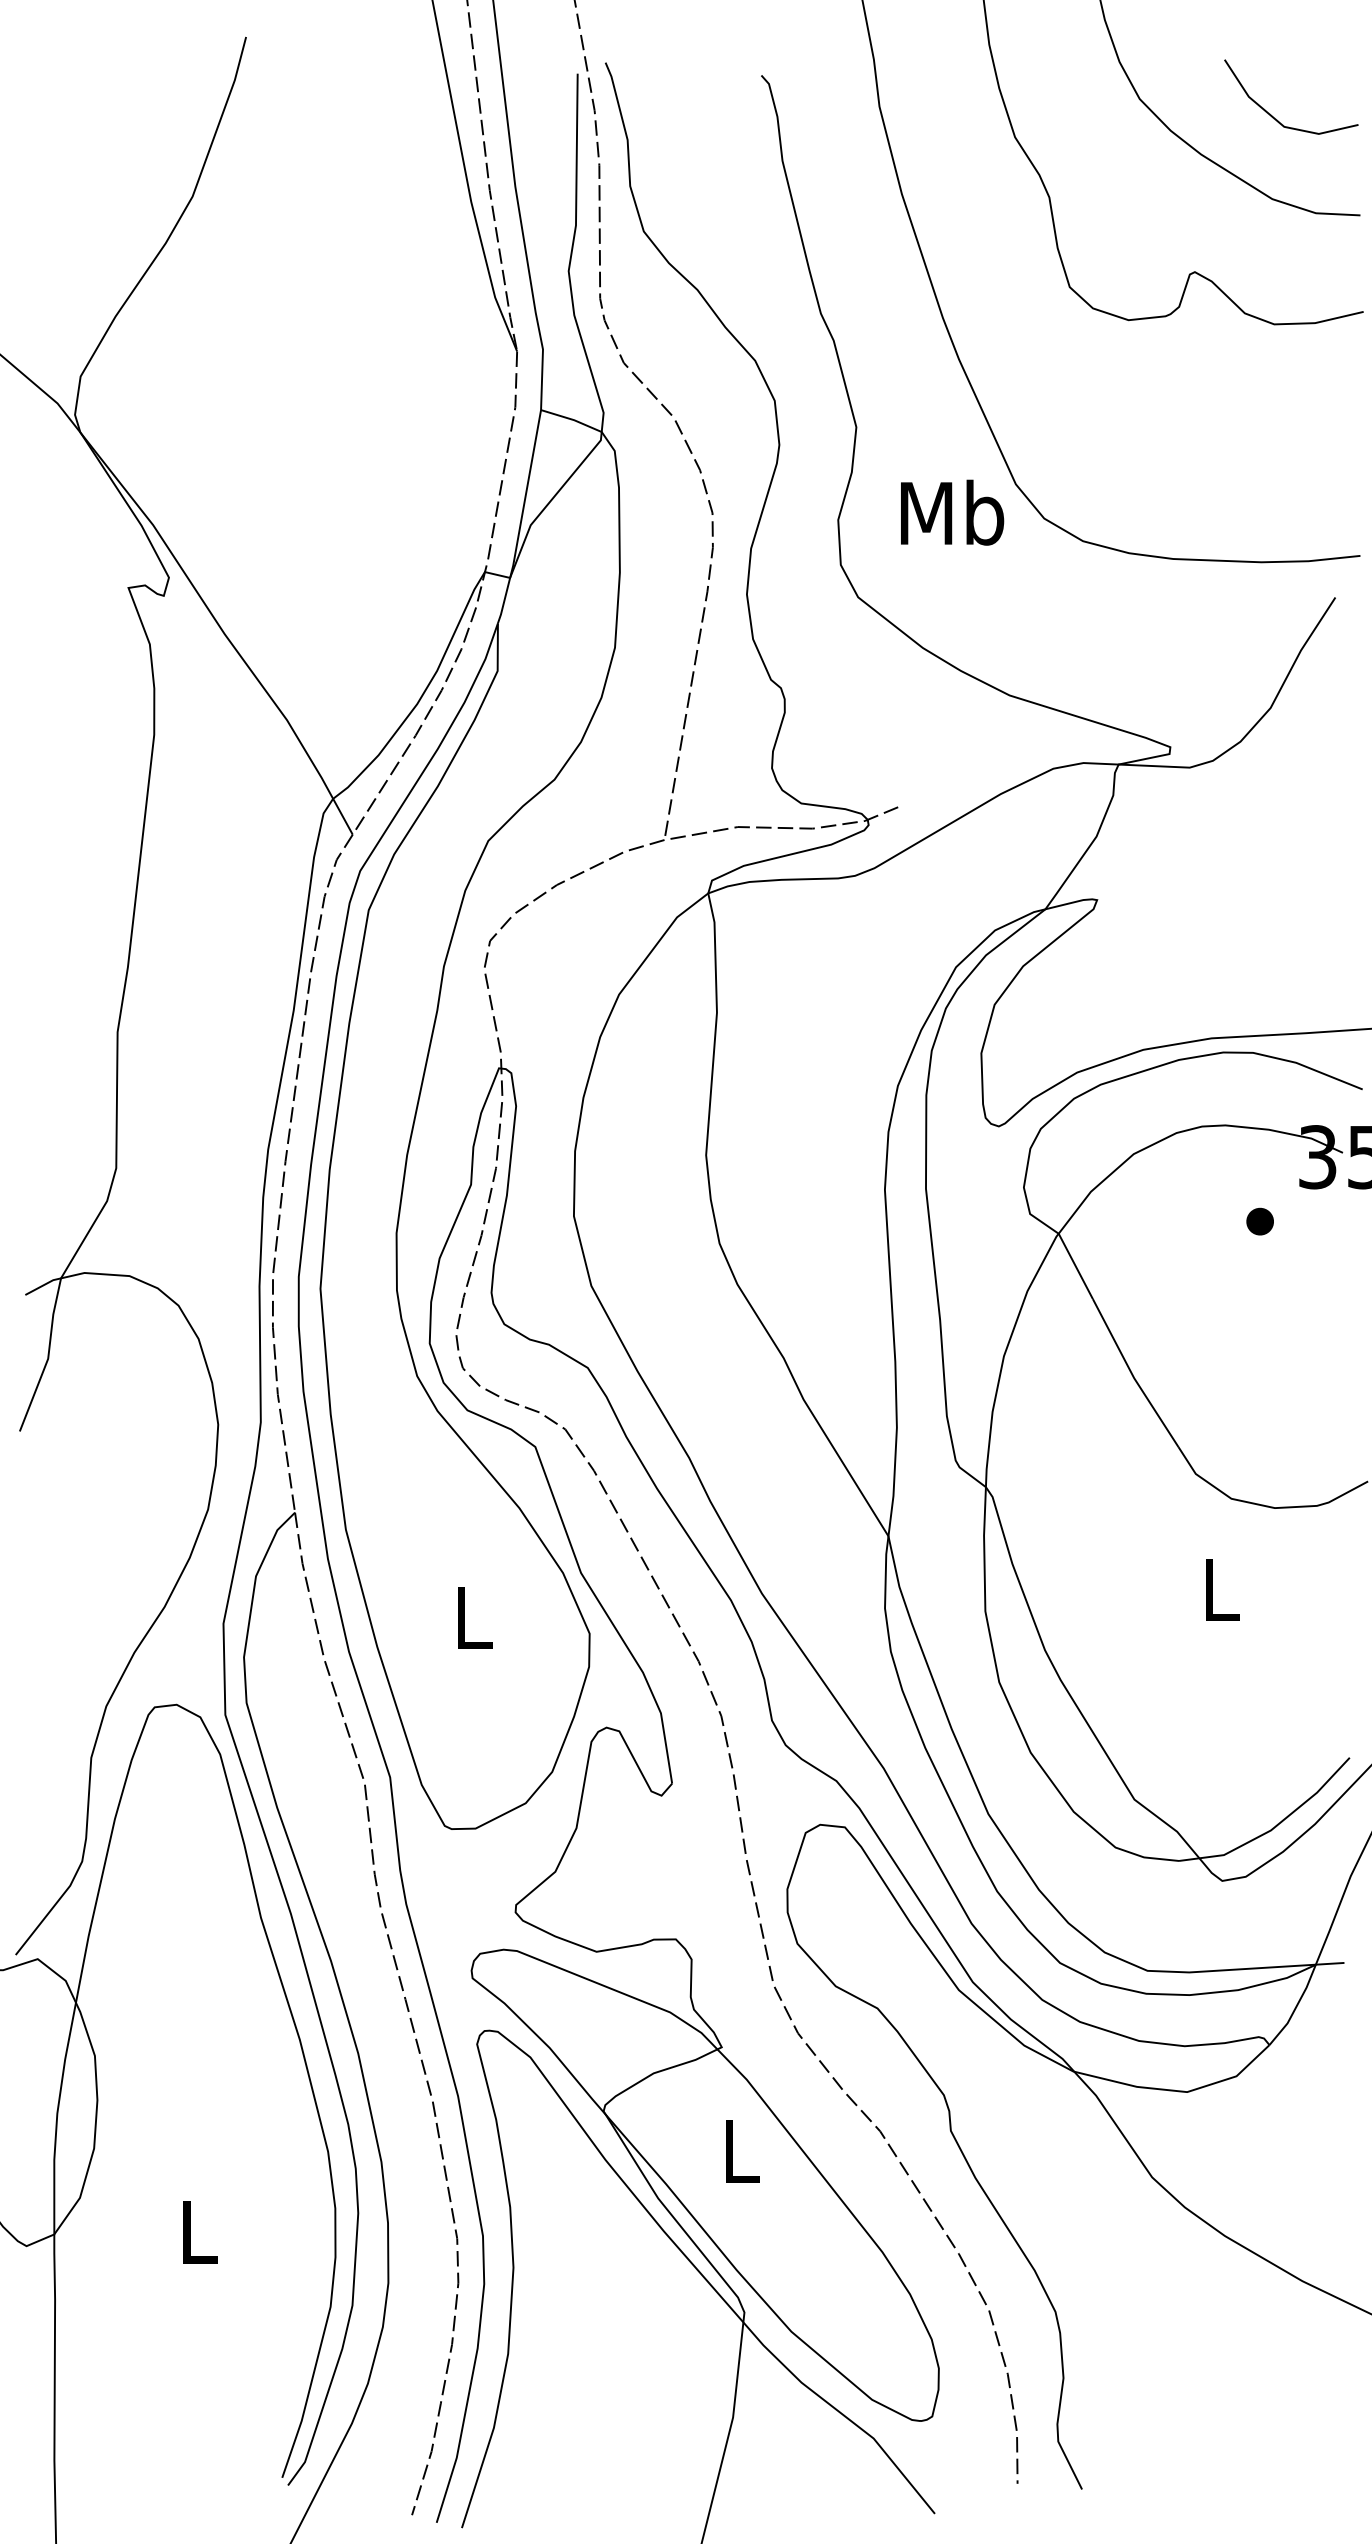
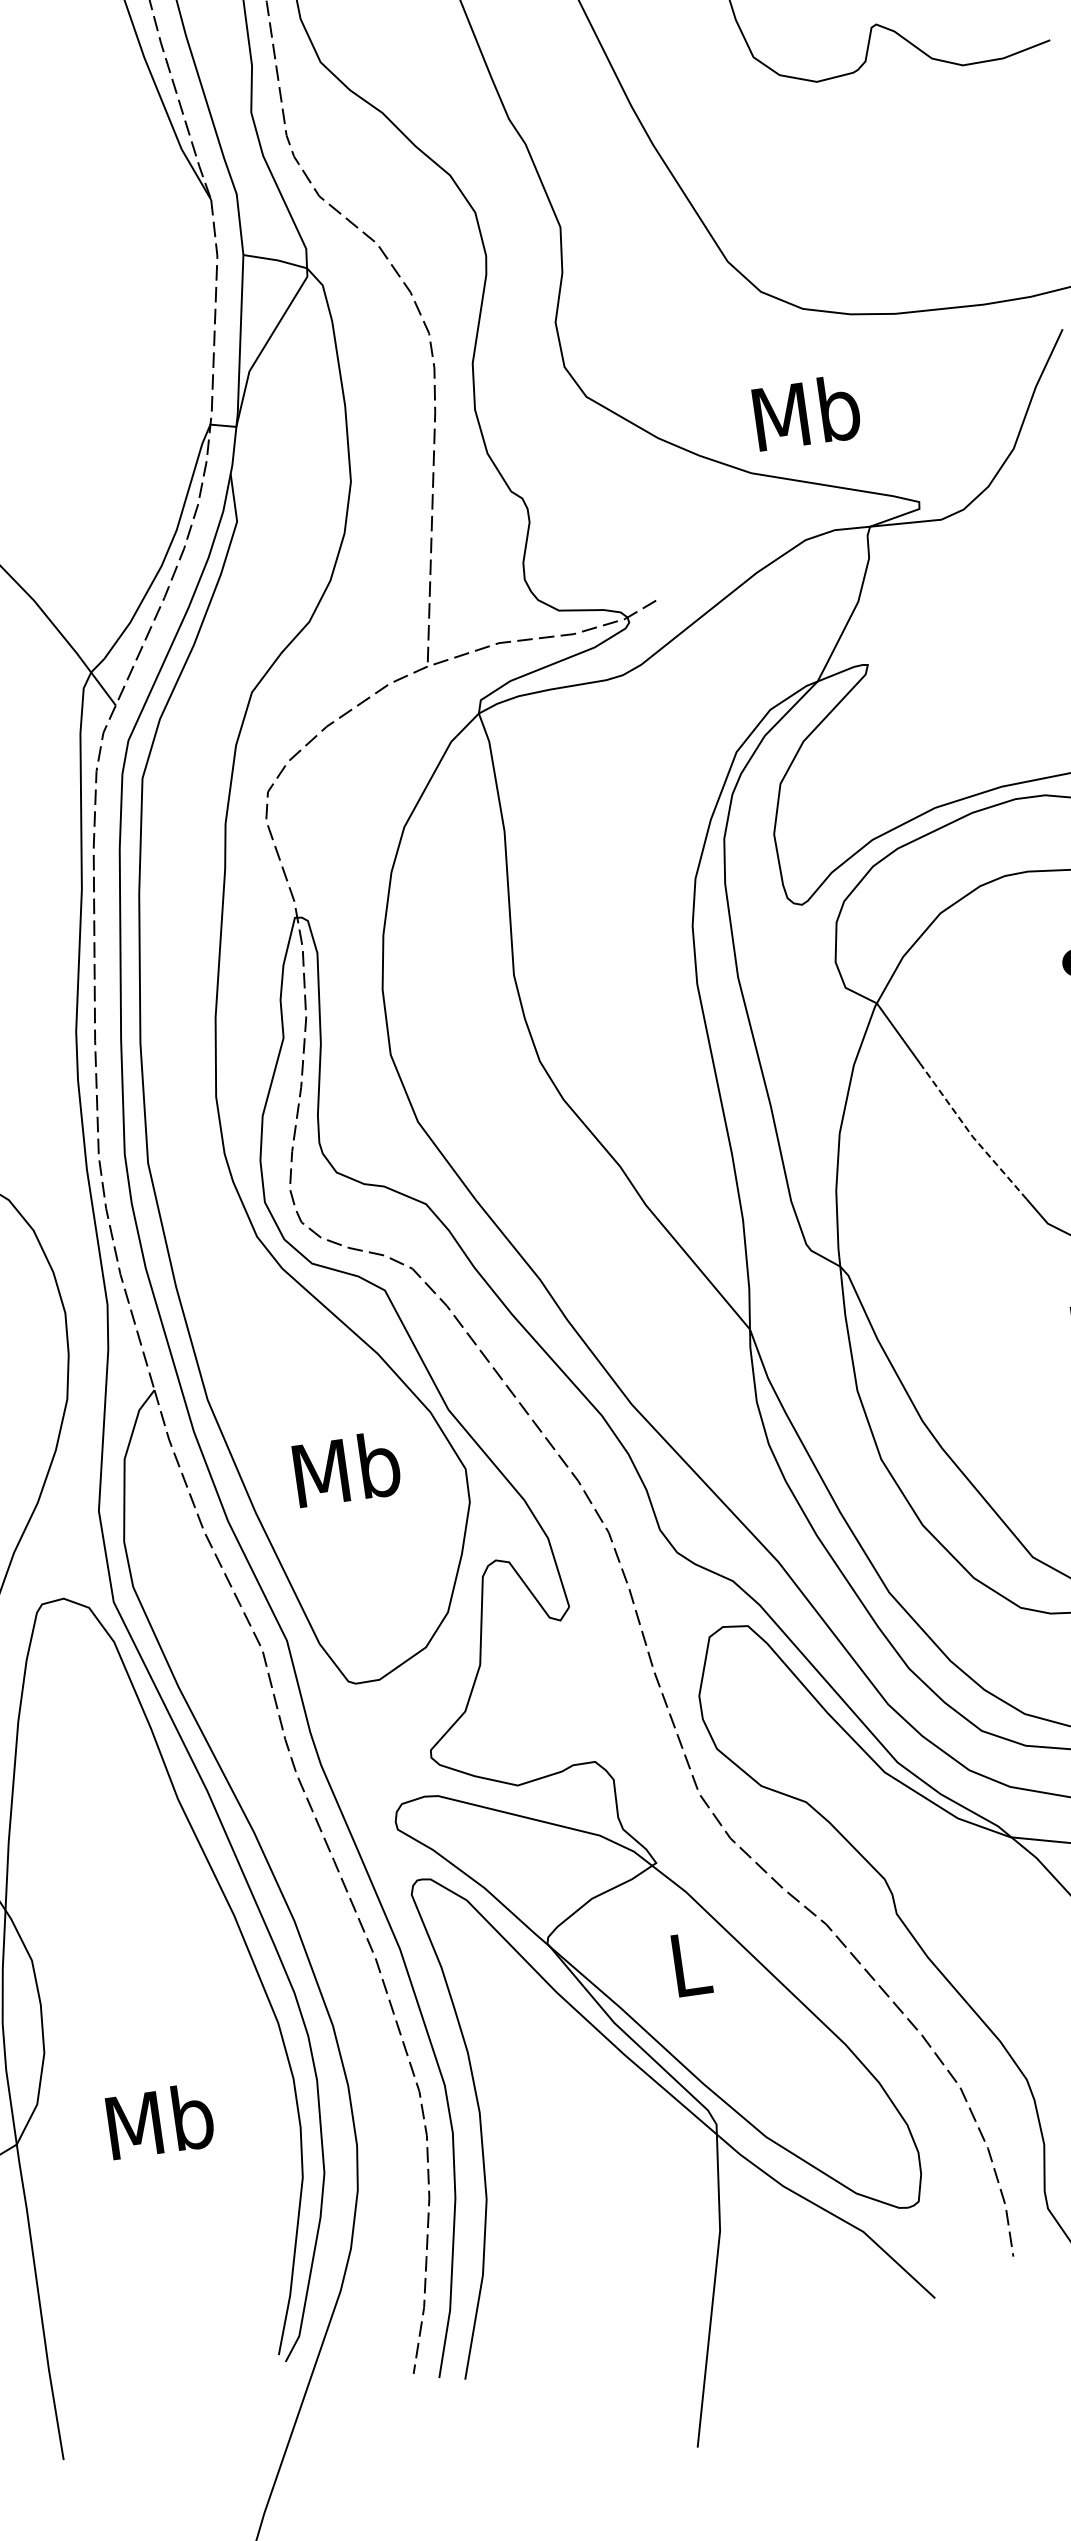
text: (952, 512) -> (806, 412), moved
line: (1132, 1374) -> (970, 1133), solid -> dashed
text: (472, 1617) -> (346, 1469), L -> Mb
text: (198, 2231) -> (160, 2121), L -> Mb

